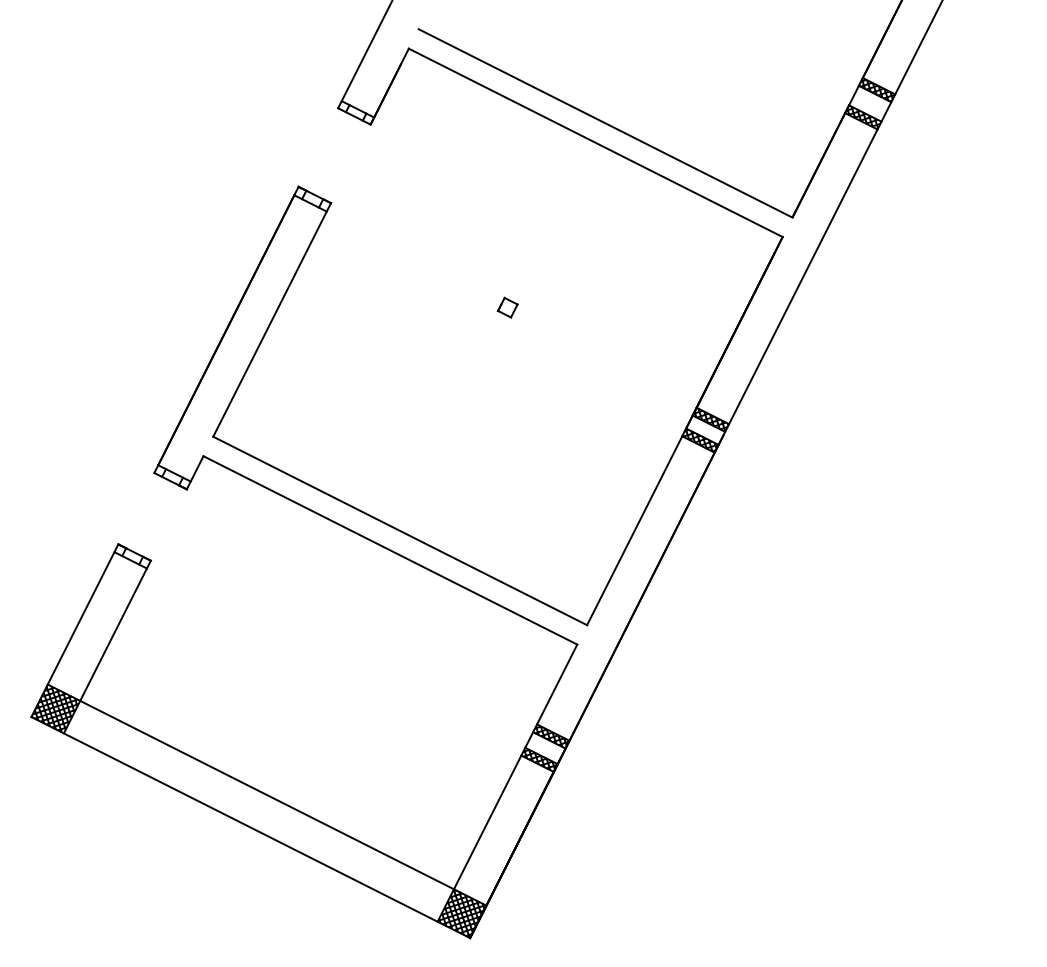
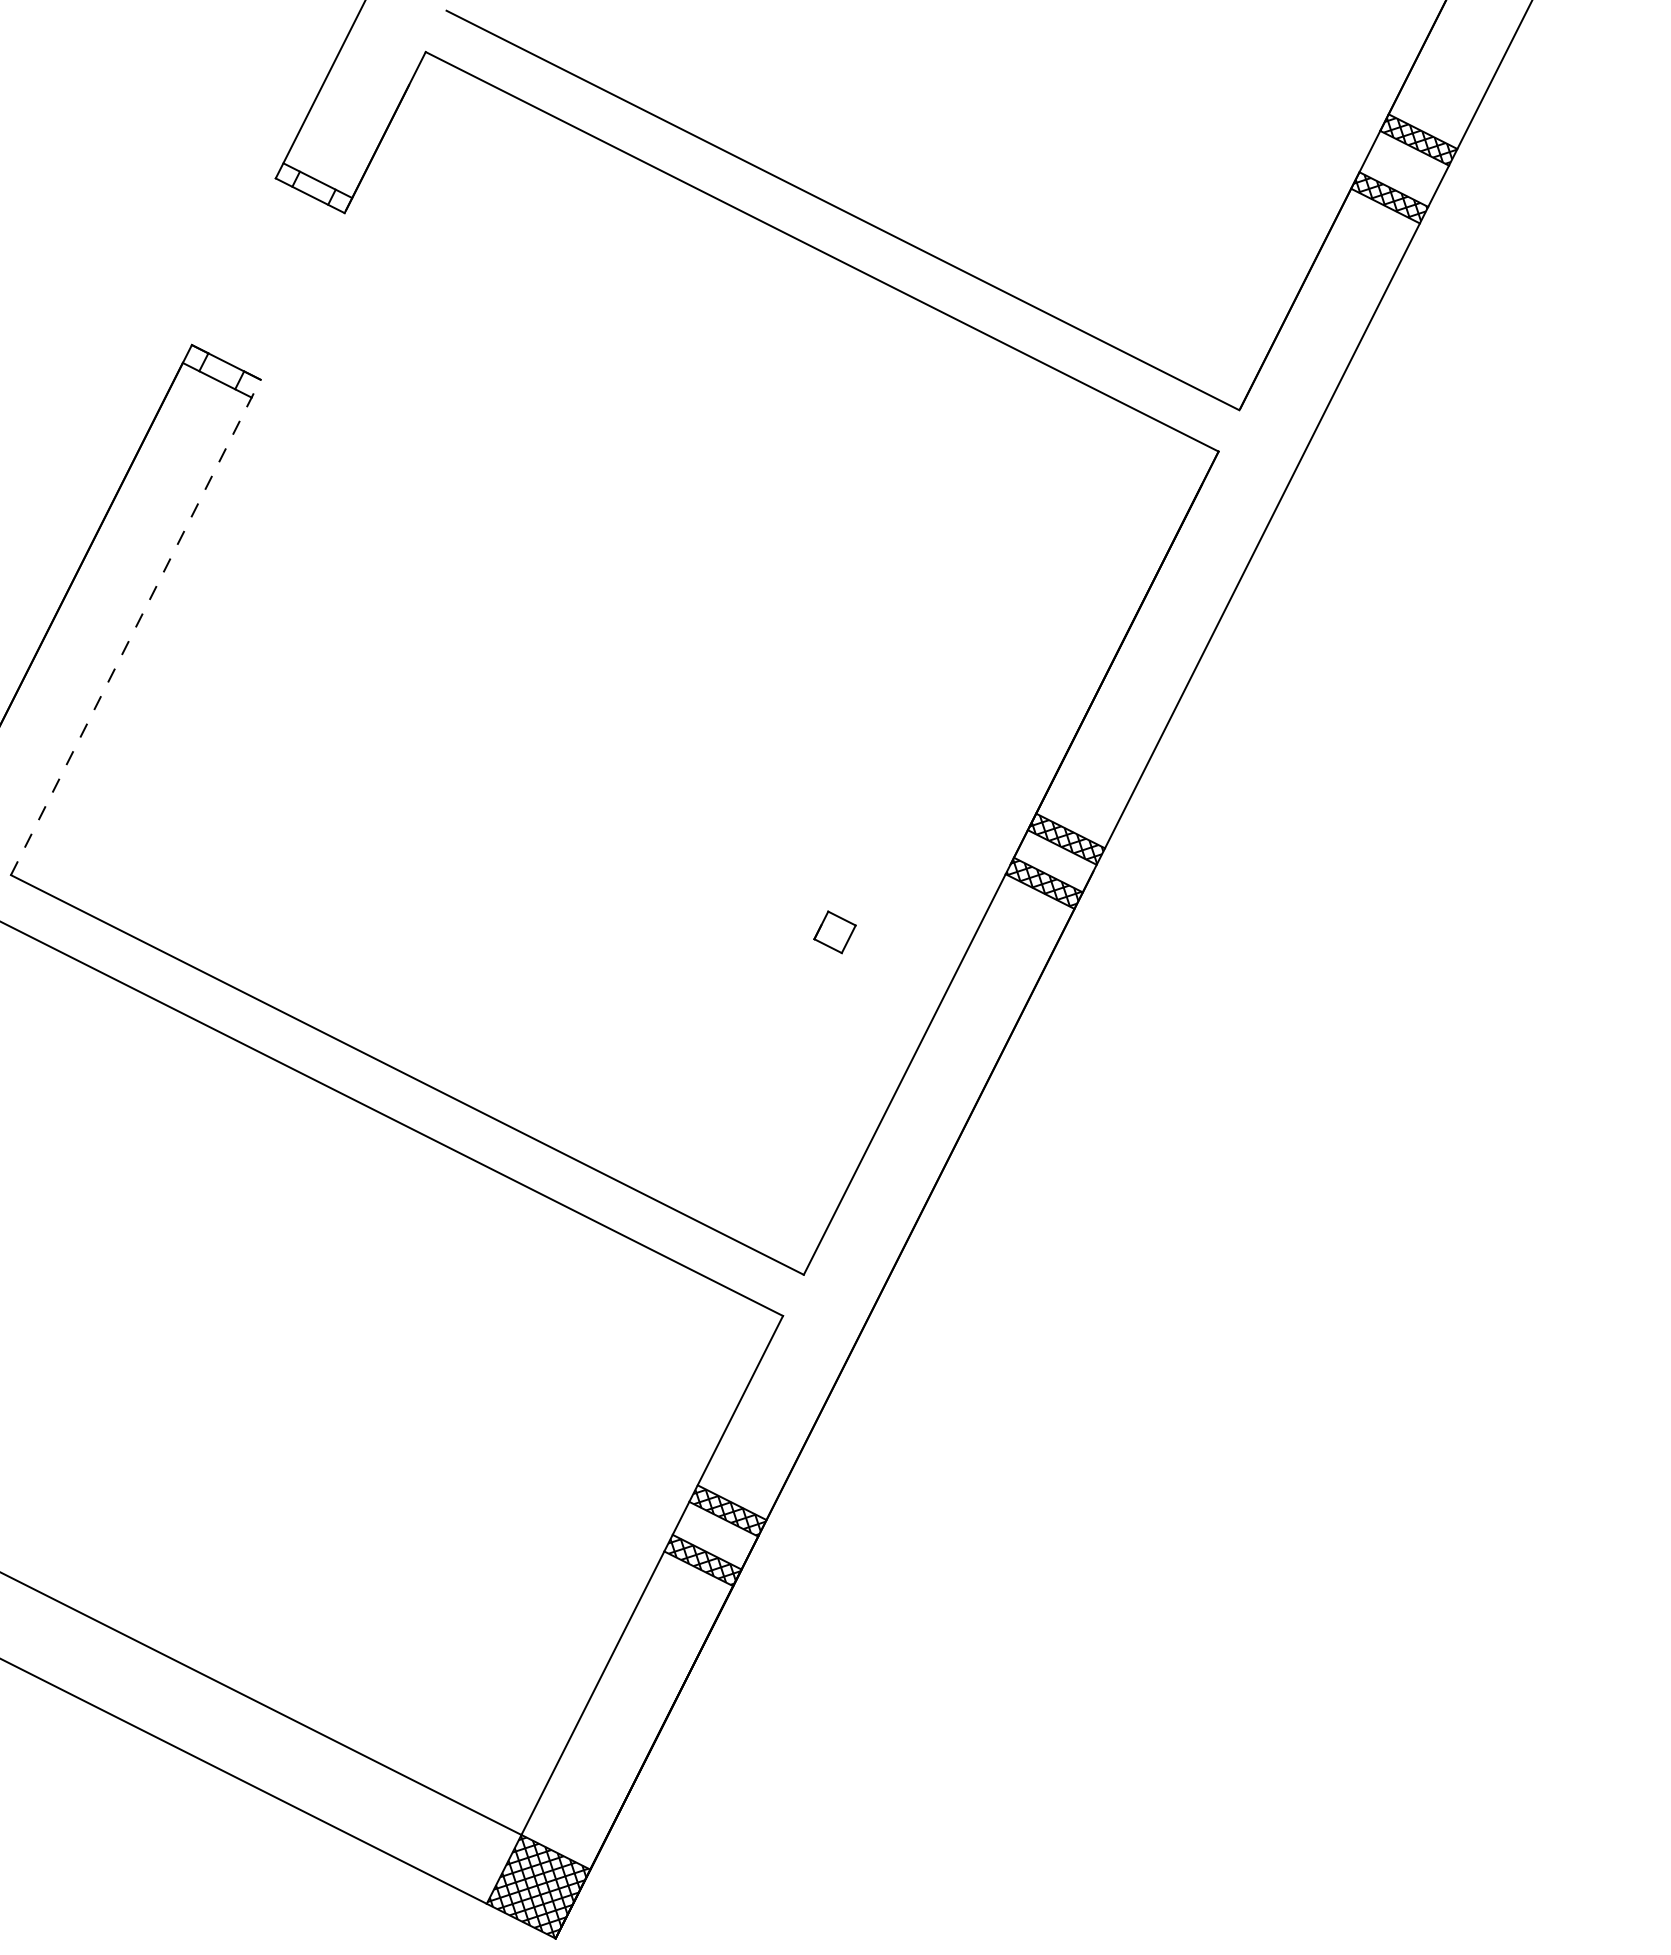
part: (507, 307) -> (834, 931), moved
line: (272, 319) -> (136, 626), solid -> dashed

